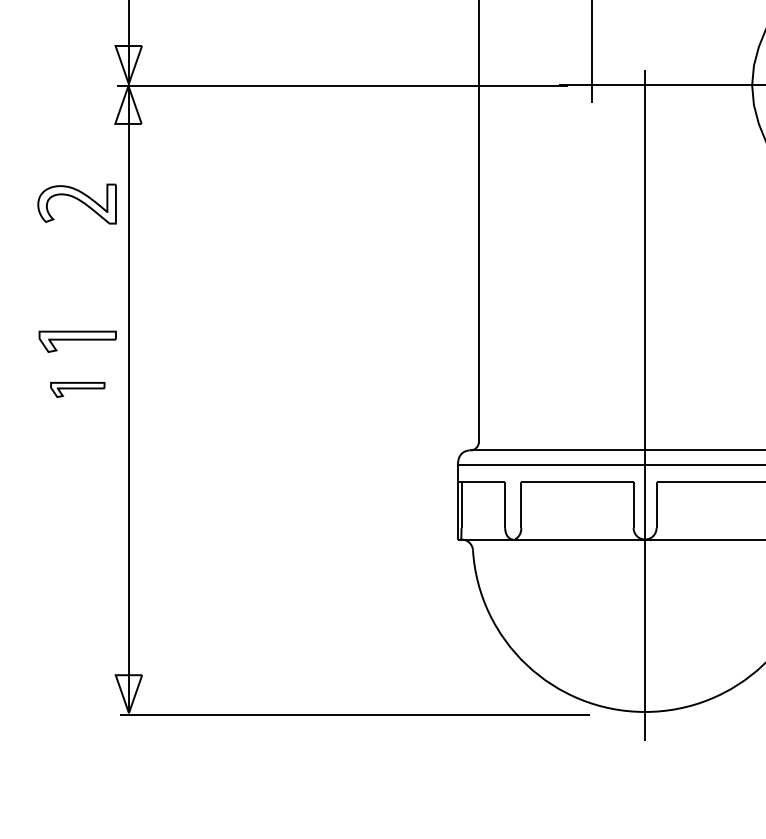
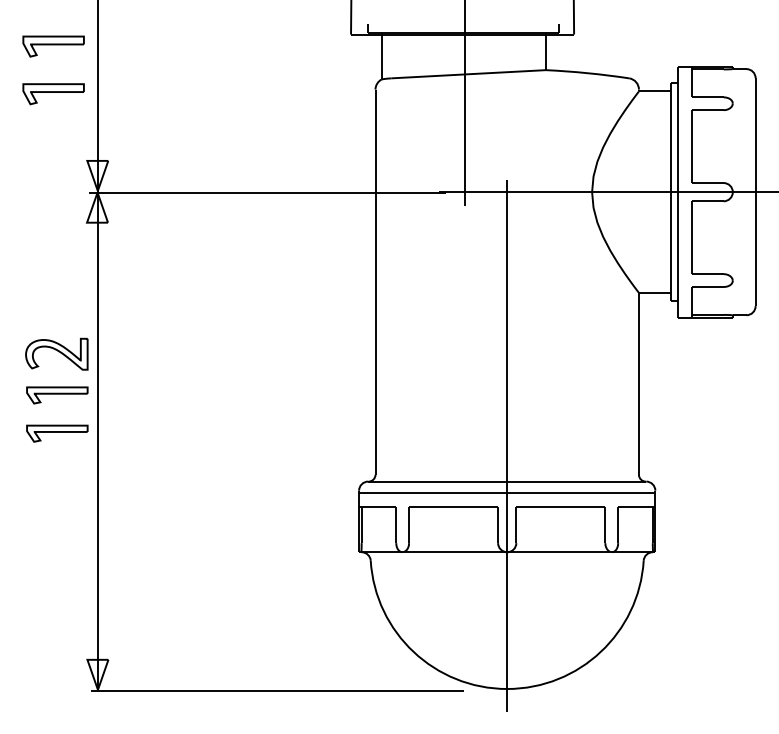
part: (76, 203) -> (56, 353), moved
part: (77, 389) -> (57, 433), size x1.43

